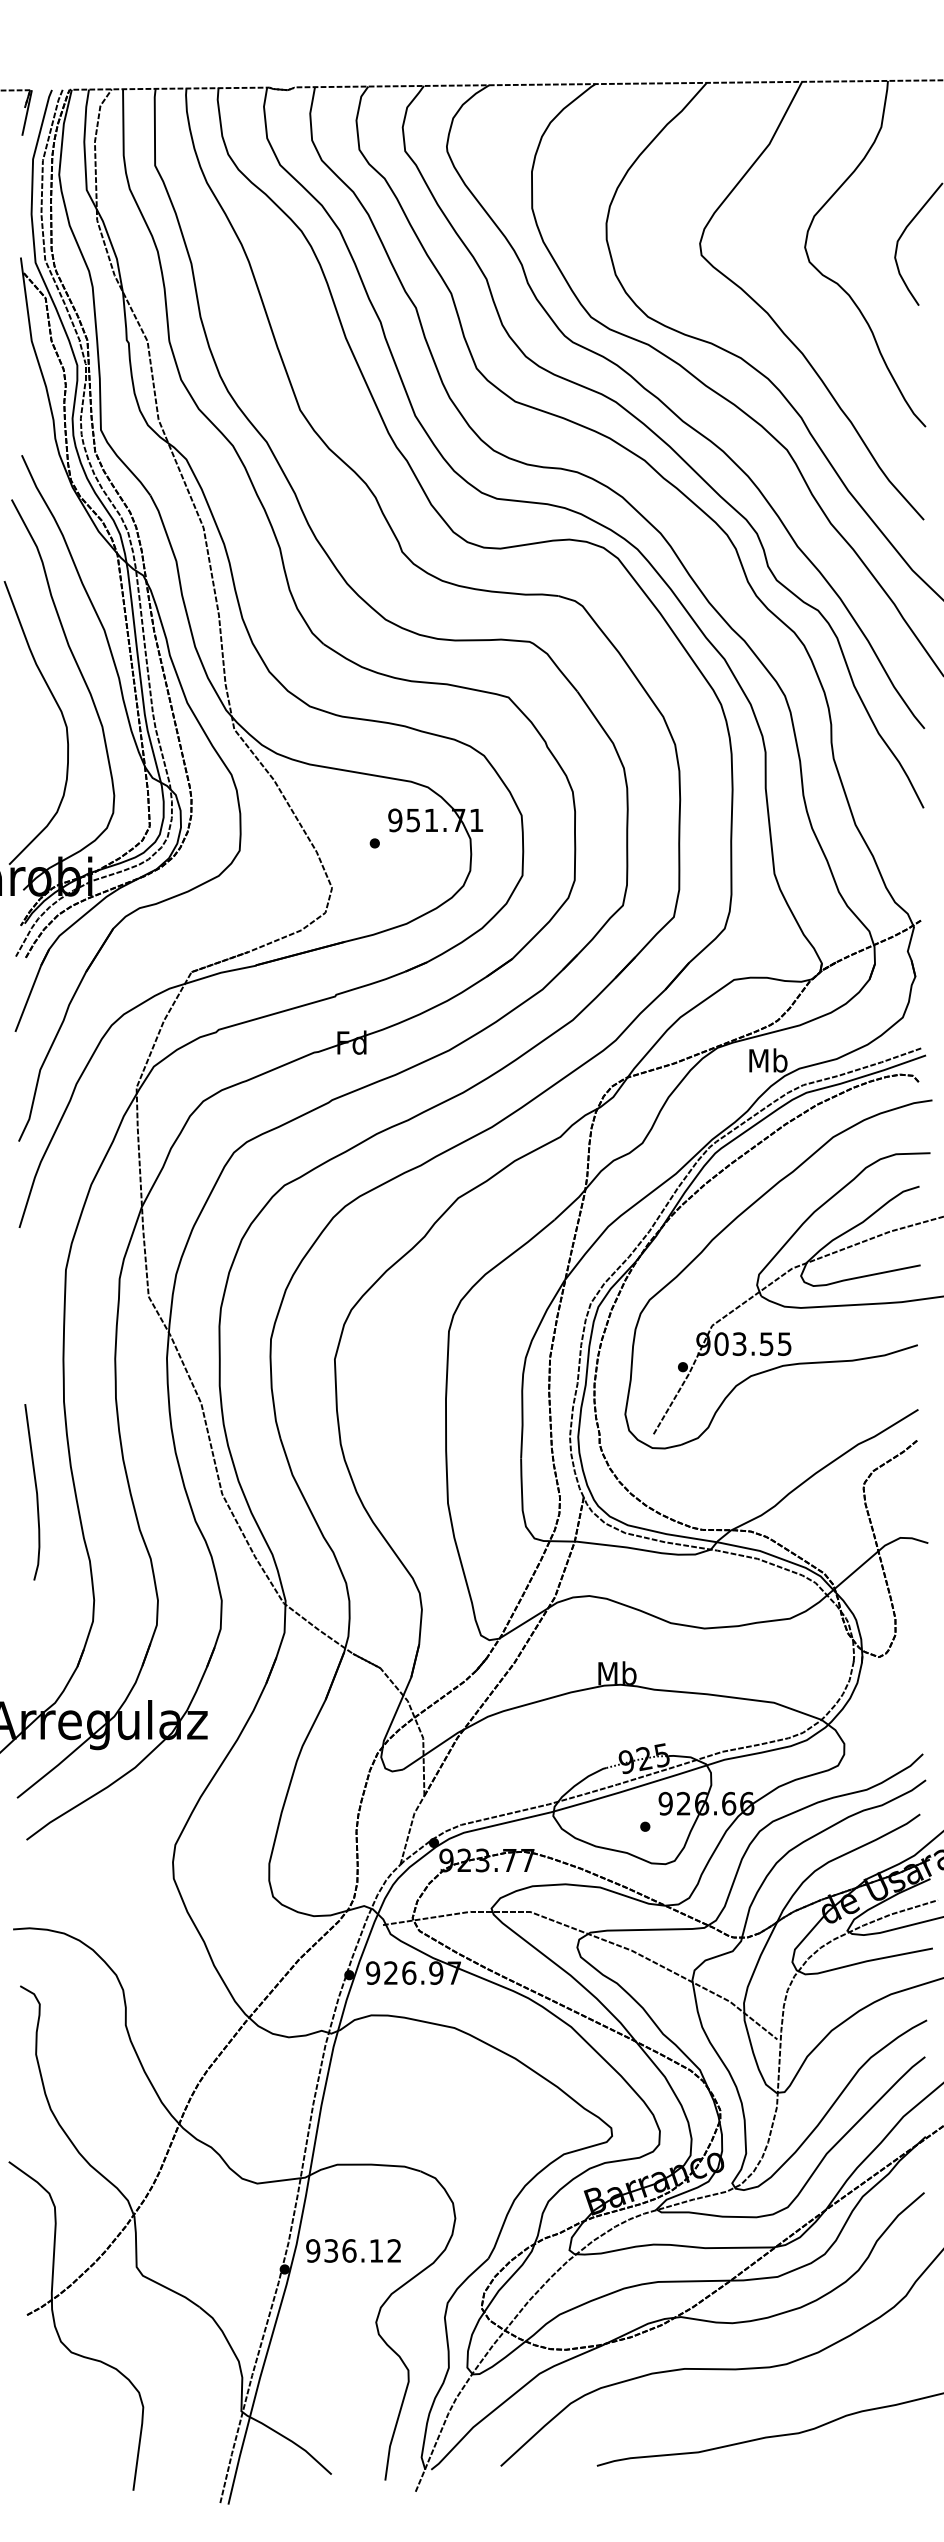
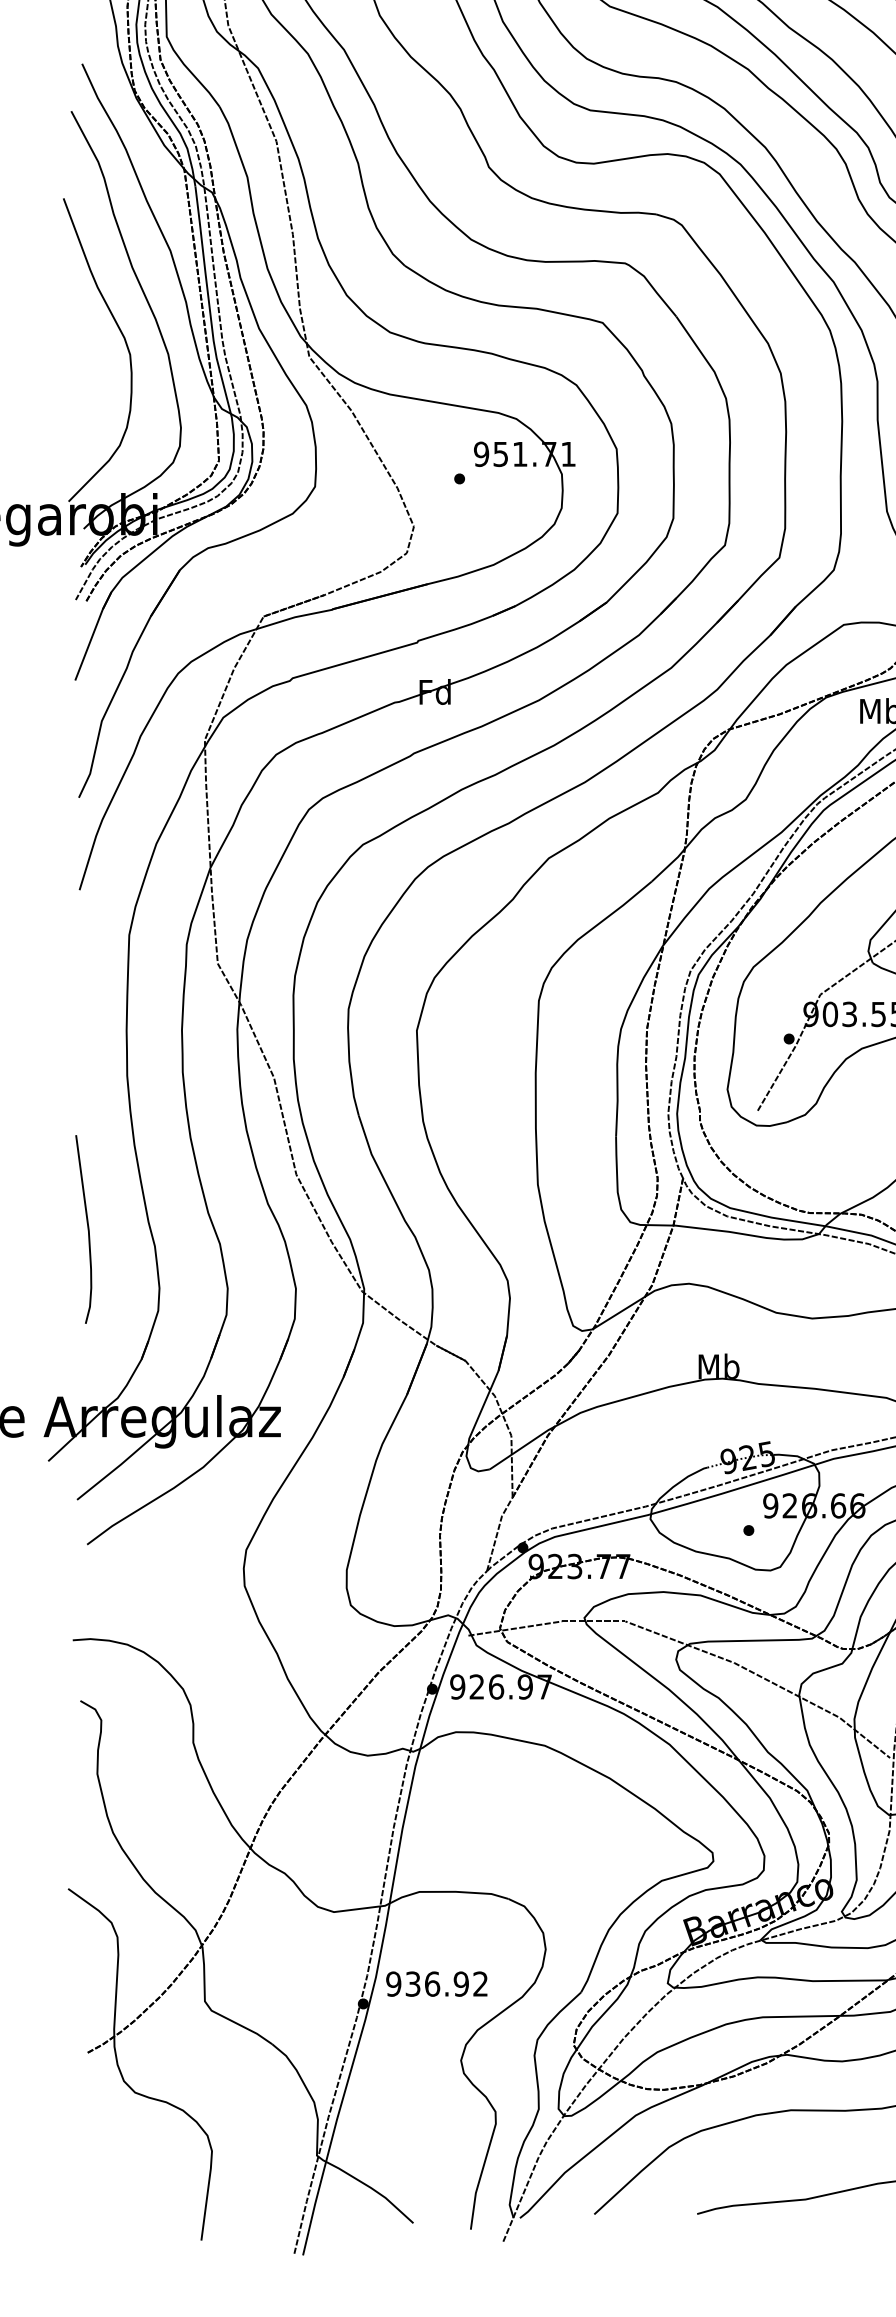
curve: (35, 1491) -> (87, 1228), moved
text: (376, 2250) -> (461, 1983), 936.12 -> 936.92

